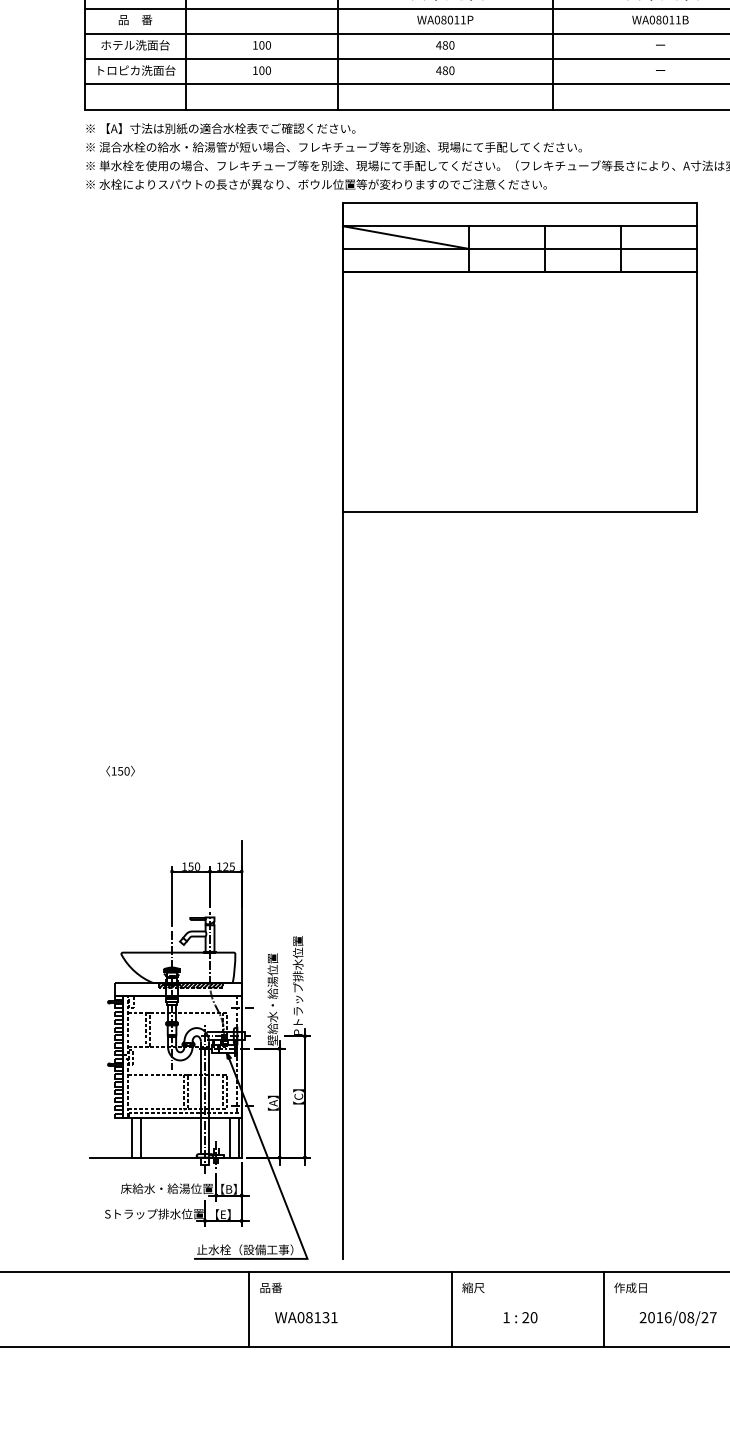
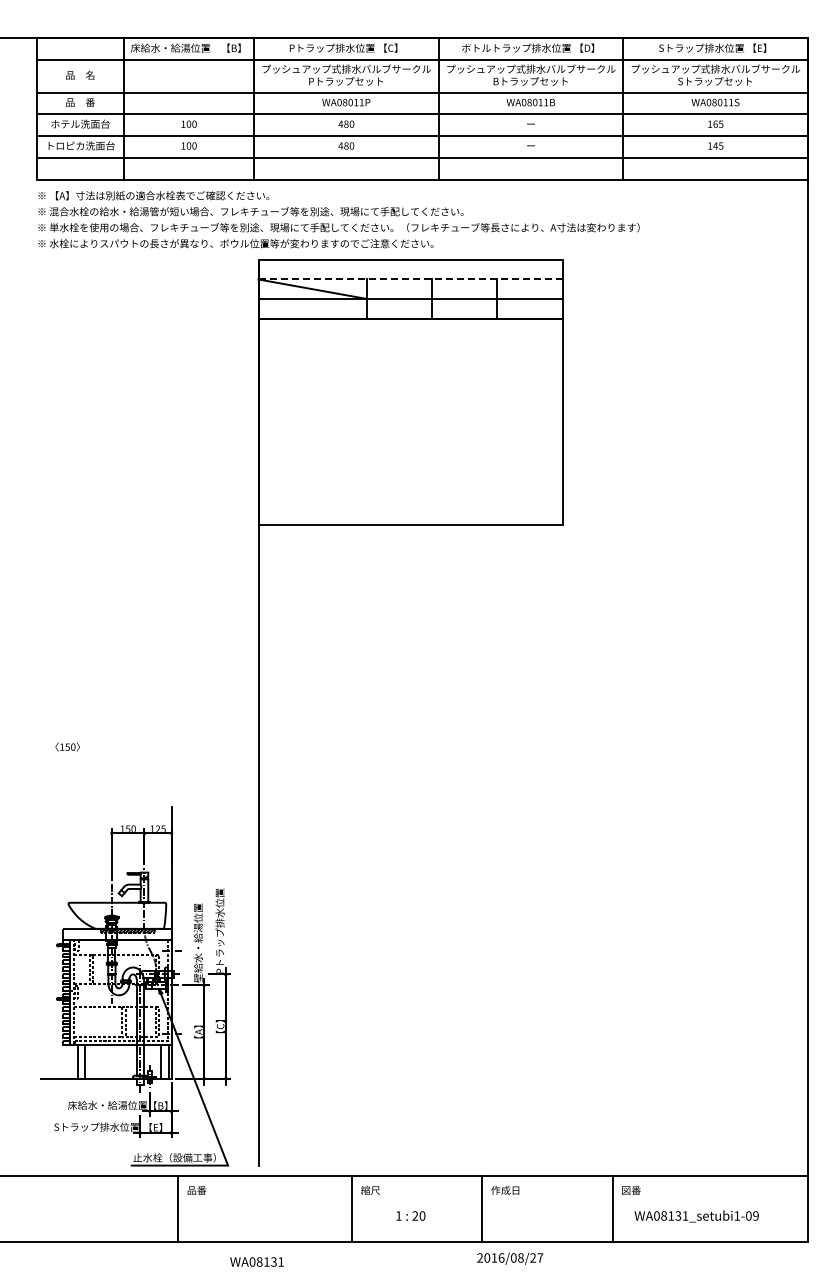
line: (520, 226) -> (410, 279), solid -> dashed
text: (305, 1317) -> (256, 1261), moved
text: (678, 1318) -> (510, 1258), moved

